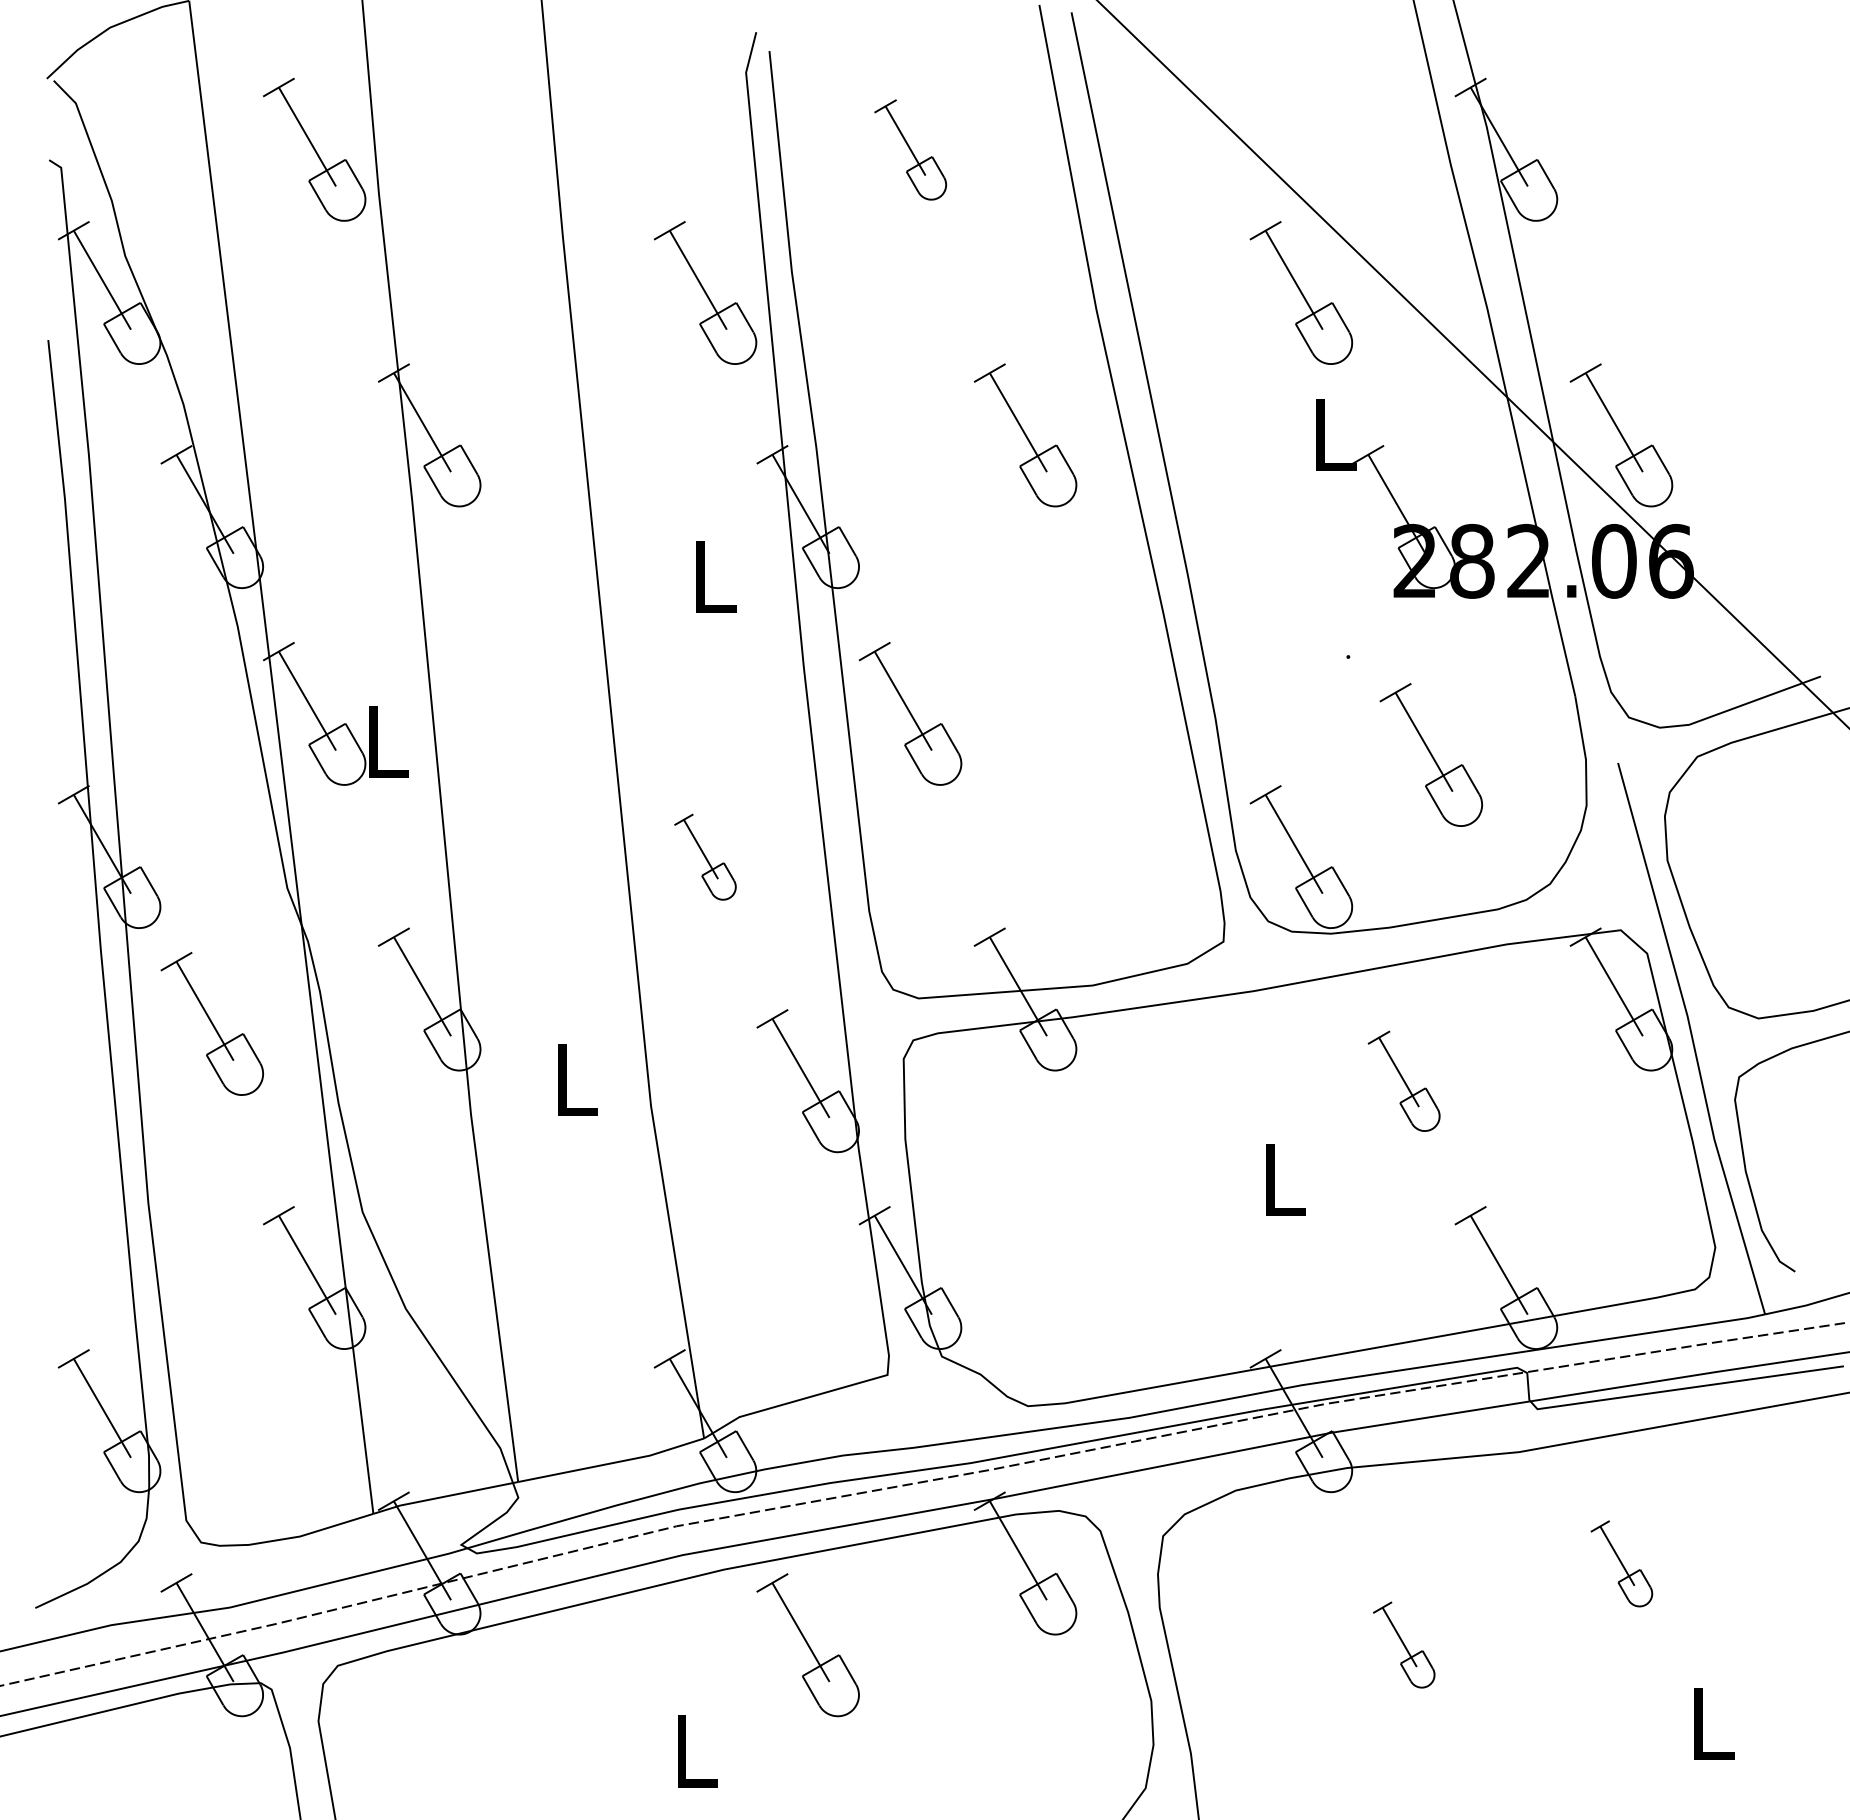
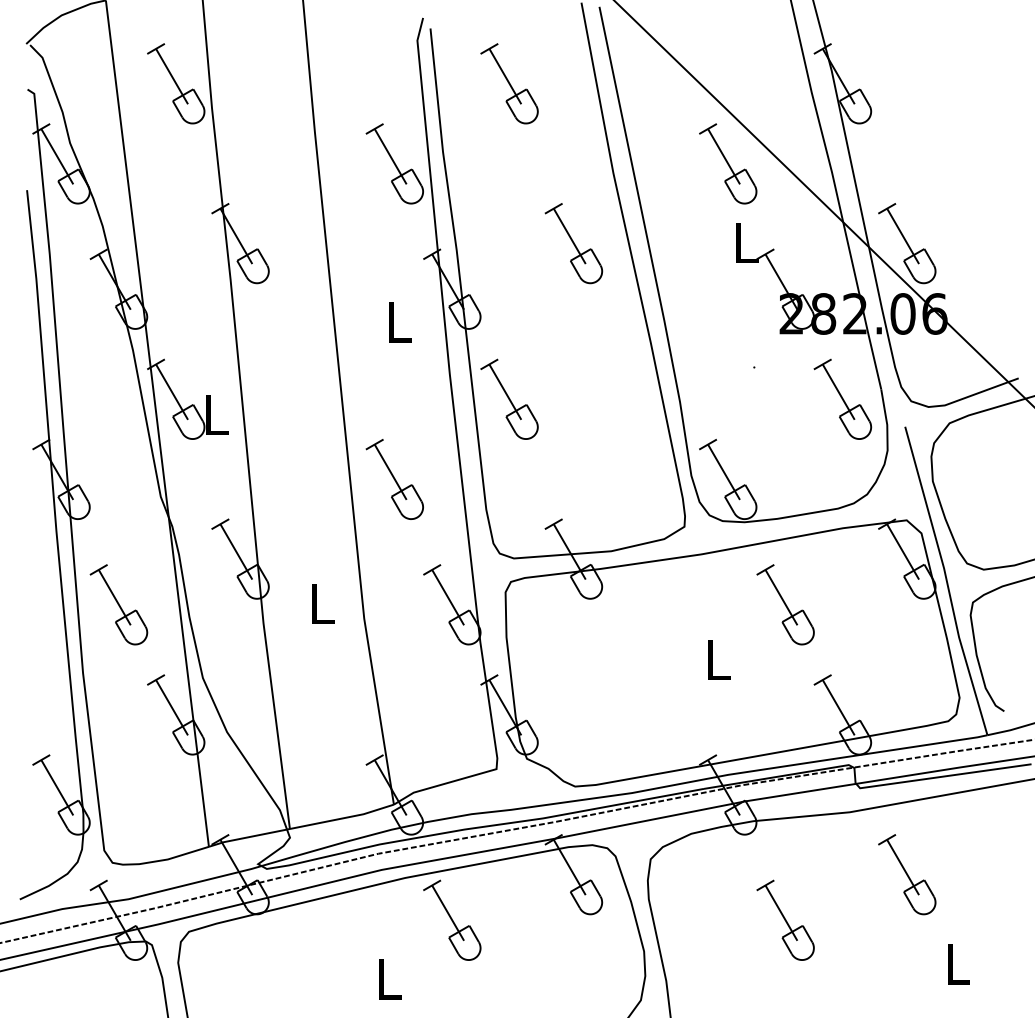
part: (910, 149) -> (509, 83), size x1.43
part: (1430, 753) -> (842, 398), moved
part: (705, 857) -> (394, 479), size x1.67
part: (211, 1023) -> (118, 604), moved
part: (1404, 1080) -> (785, 604), size x1.43
part: (1622, 1563) -> (907, 874), size x1.67
part: (1404, 1643) -> (785, 919), size x1.67

